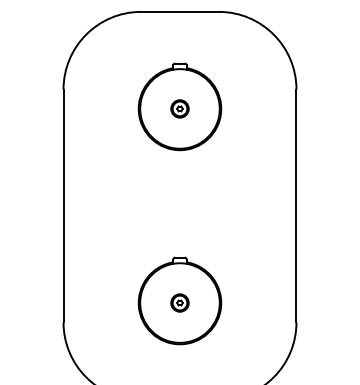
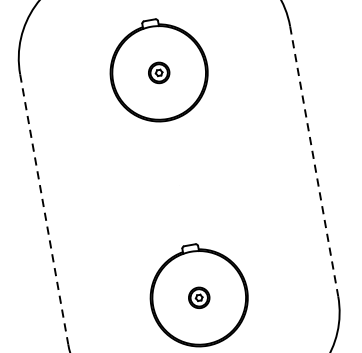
line: (63, 206) -> (44, 210), solid -> dashed
line: (296, 206) -> (314, 161), solid -> dashed

